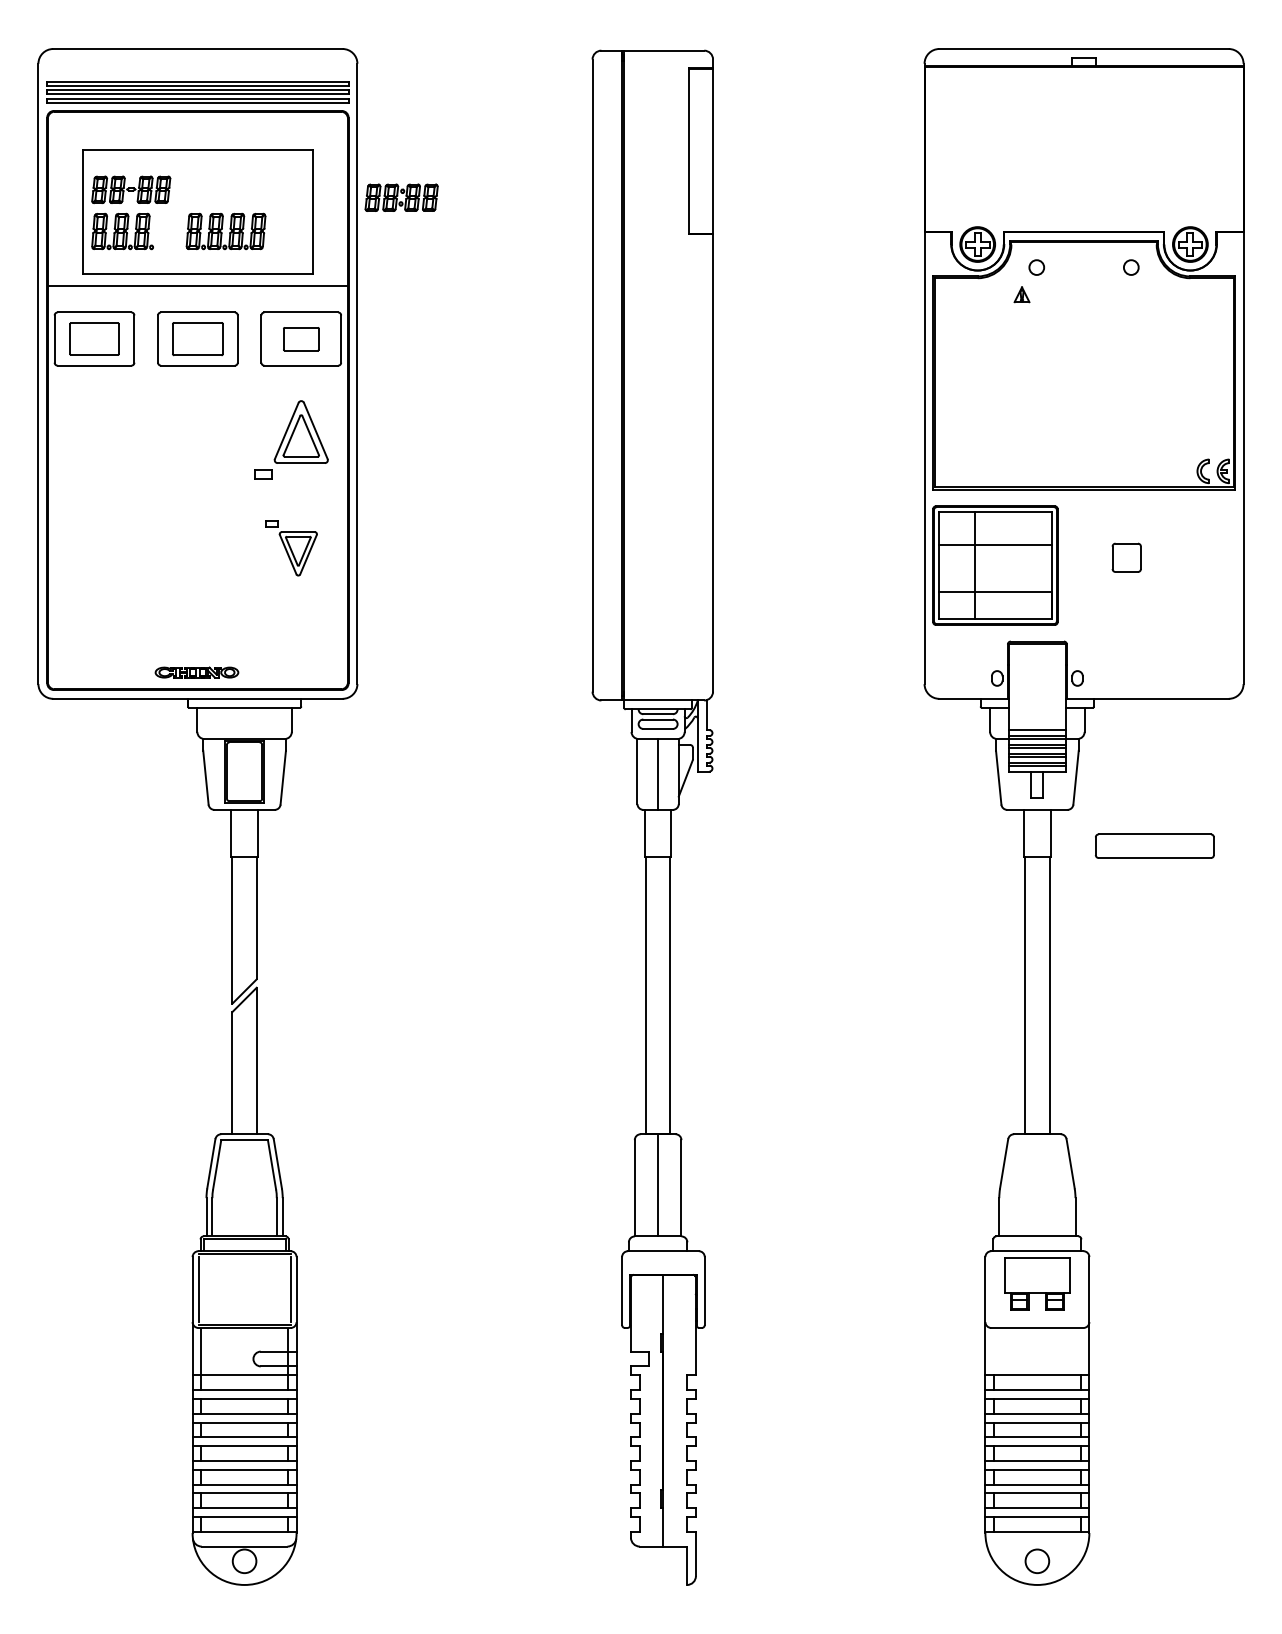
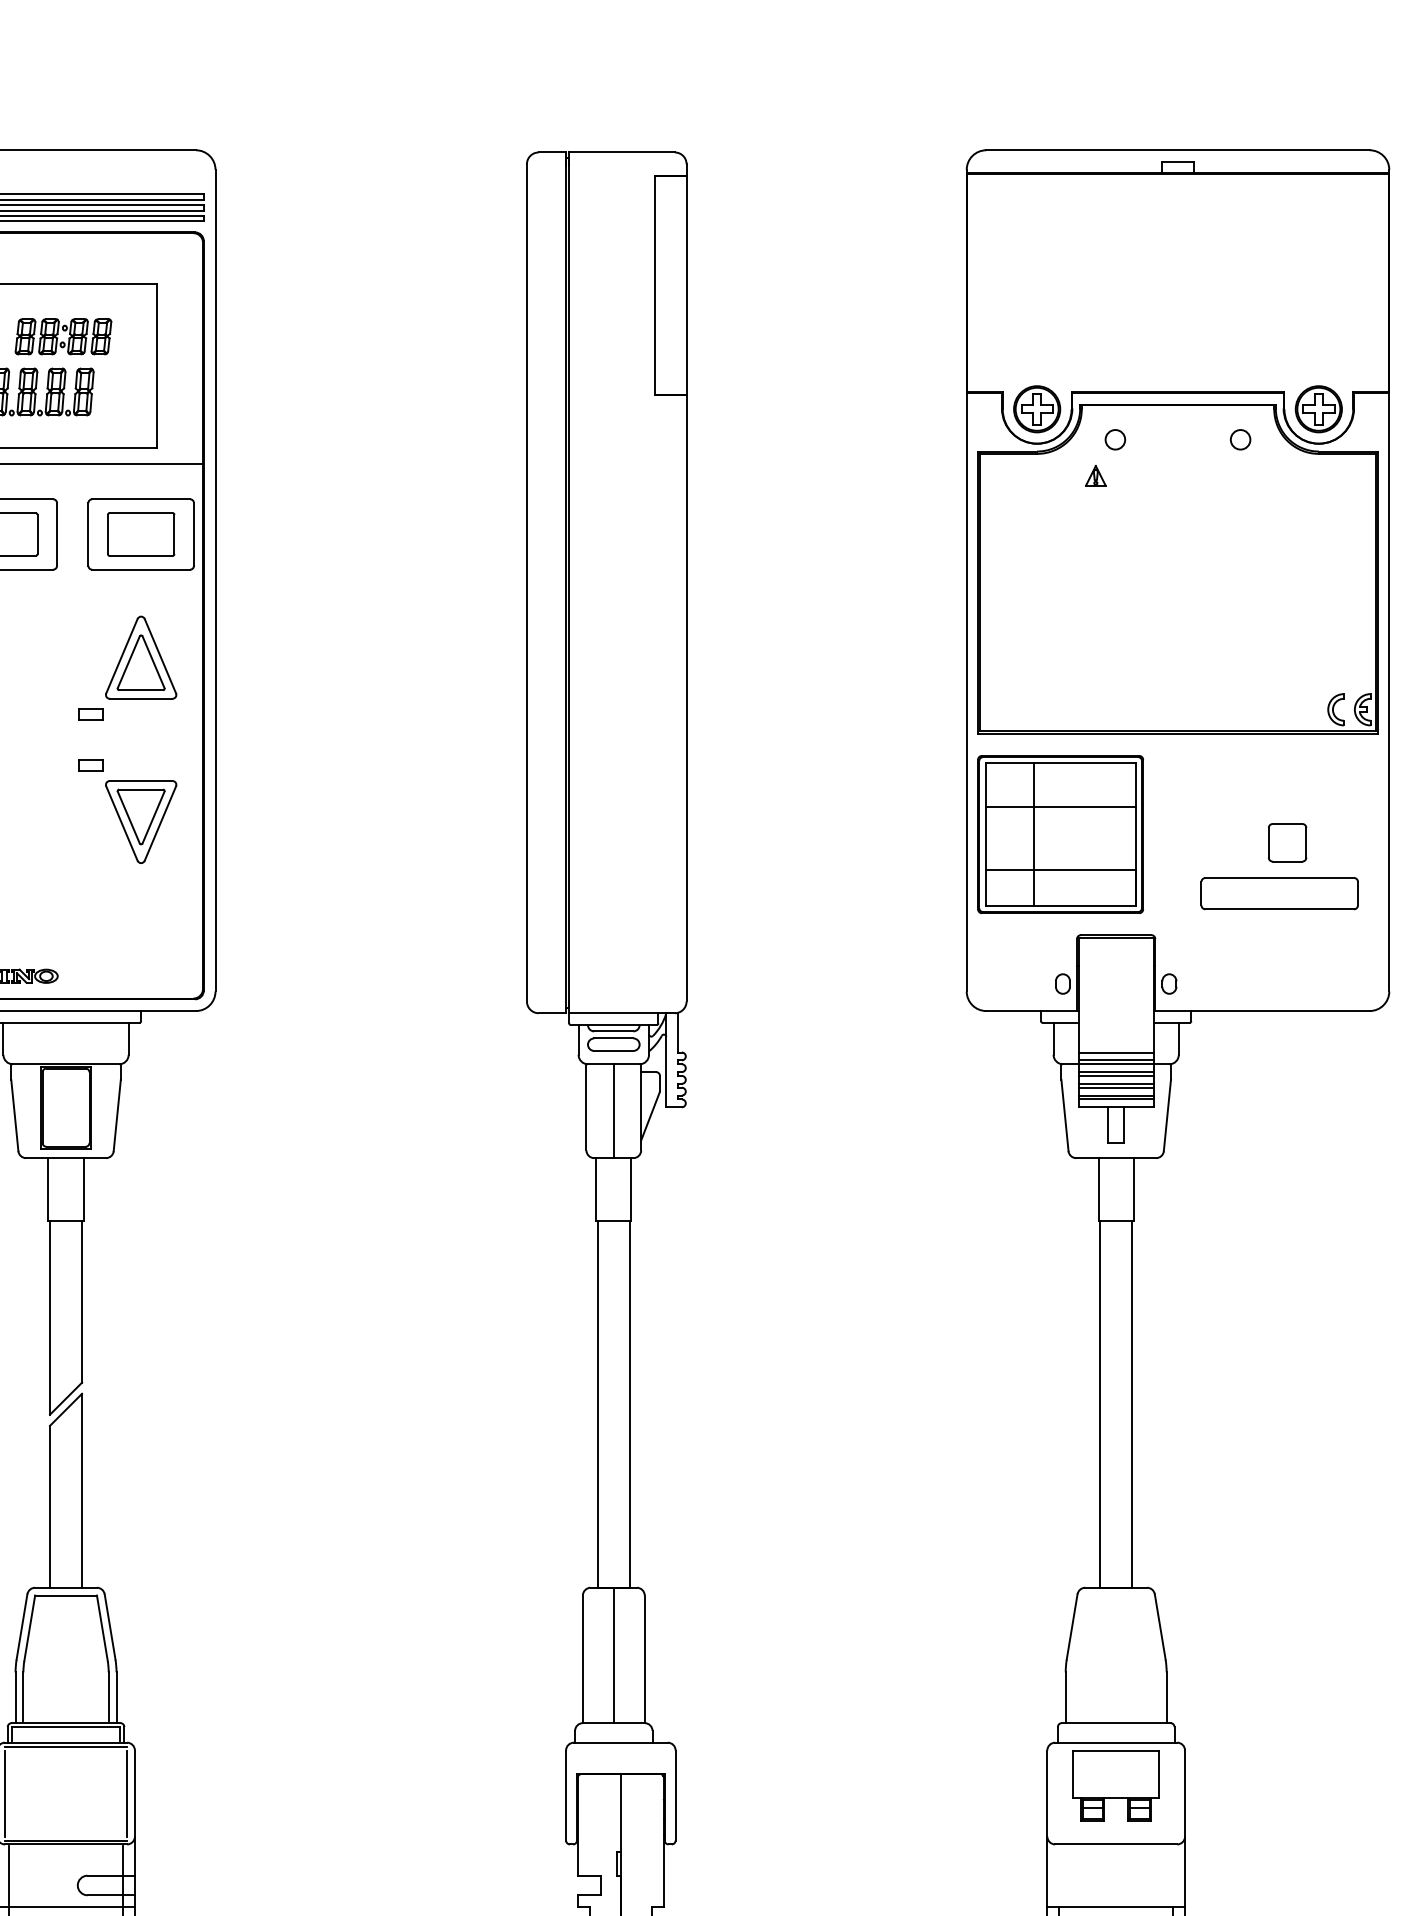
part: (401, 197) -> (63, 336), moved
part: (301, 339) -> (141, 535), size x1.43
part: (291, 548) -> (128, 811), size x1.43
part: (1126, 557) -> (1287, 842), moved
part: (1154, 845) -> (1279, 892), moved

